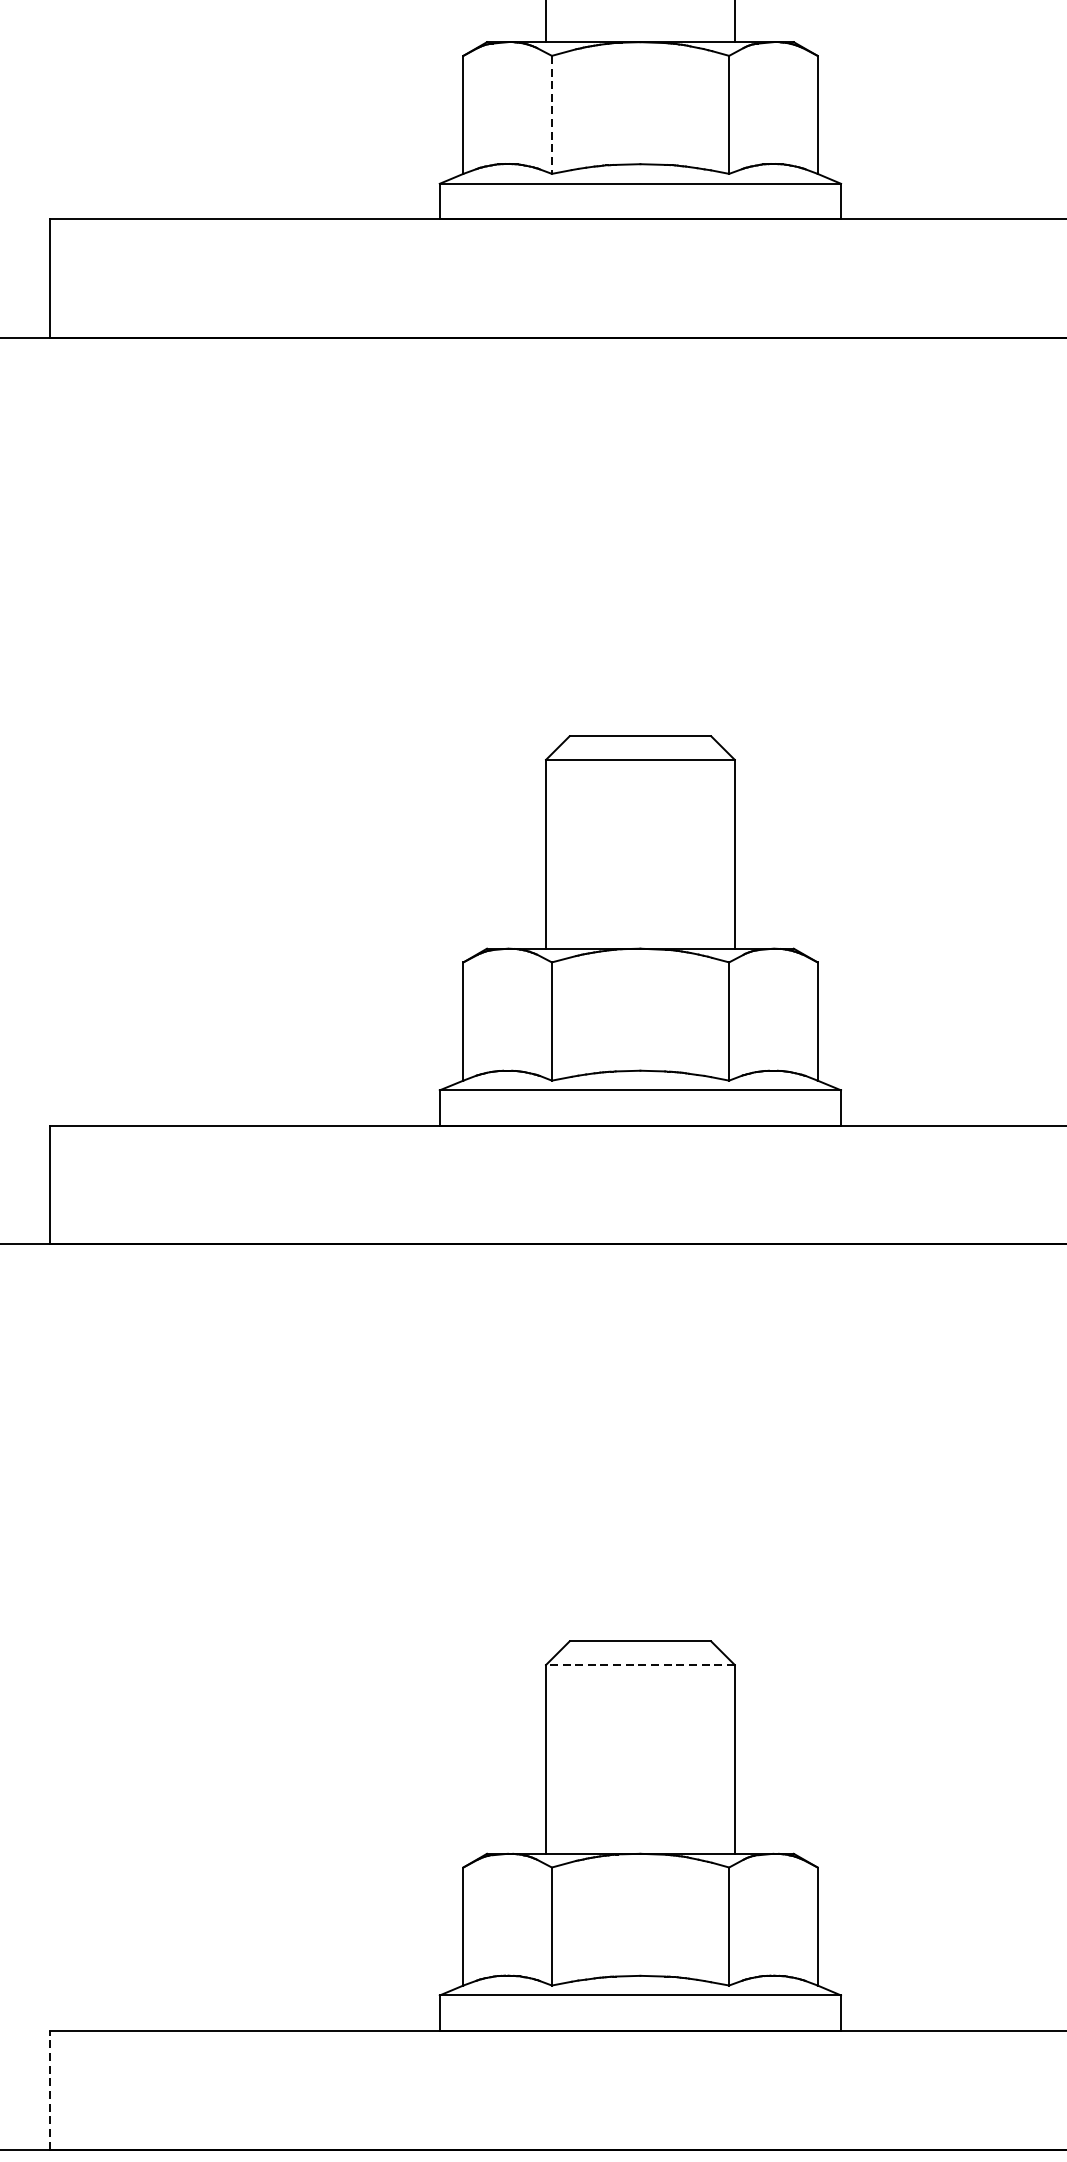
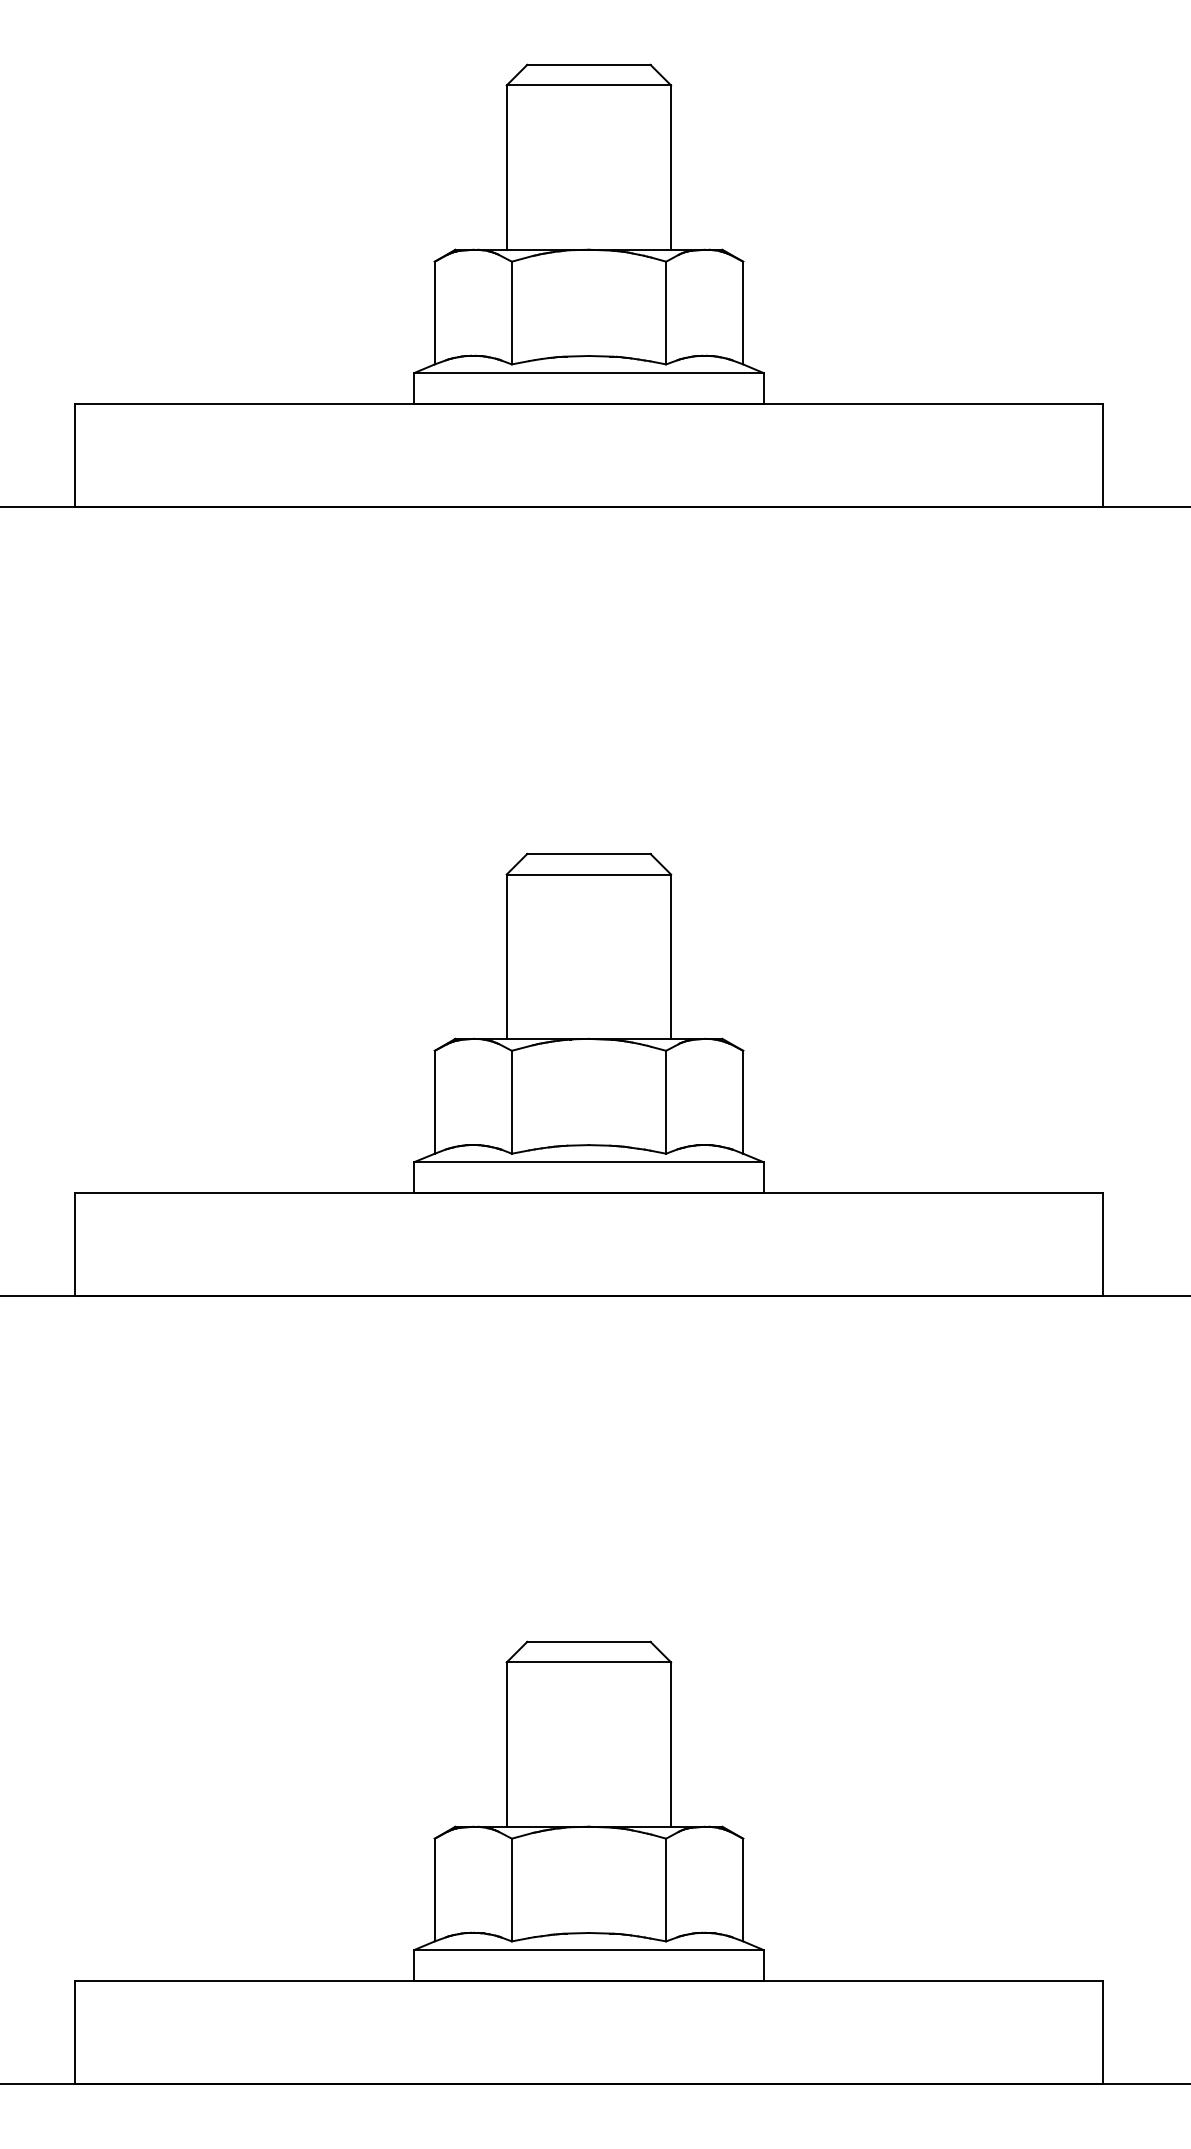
line: (551, 115) -> (511, 313), dashed -> solid
line: (639, 1665) -> (588, 1662), dashed -> solid
line: (50, 2090) -> (75, 2032), dashed -> solid

